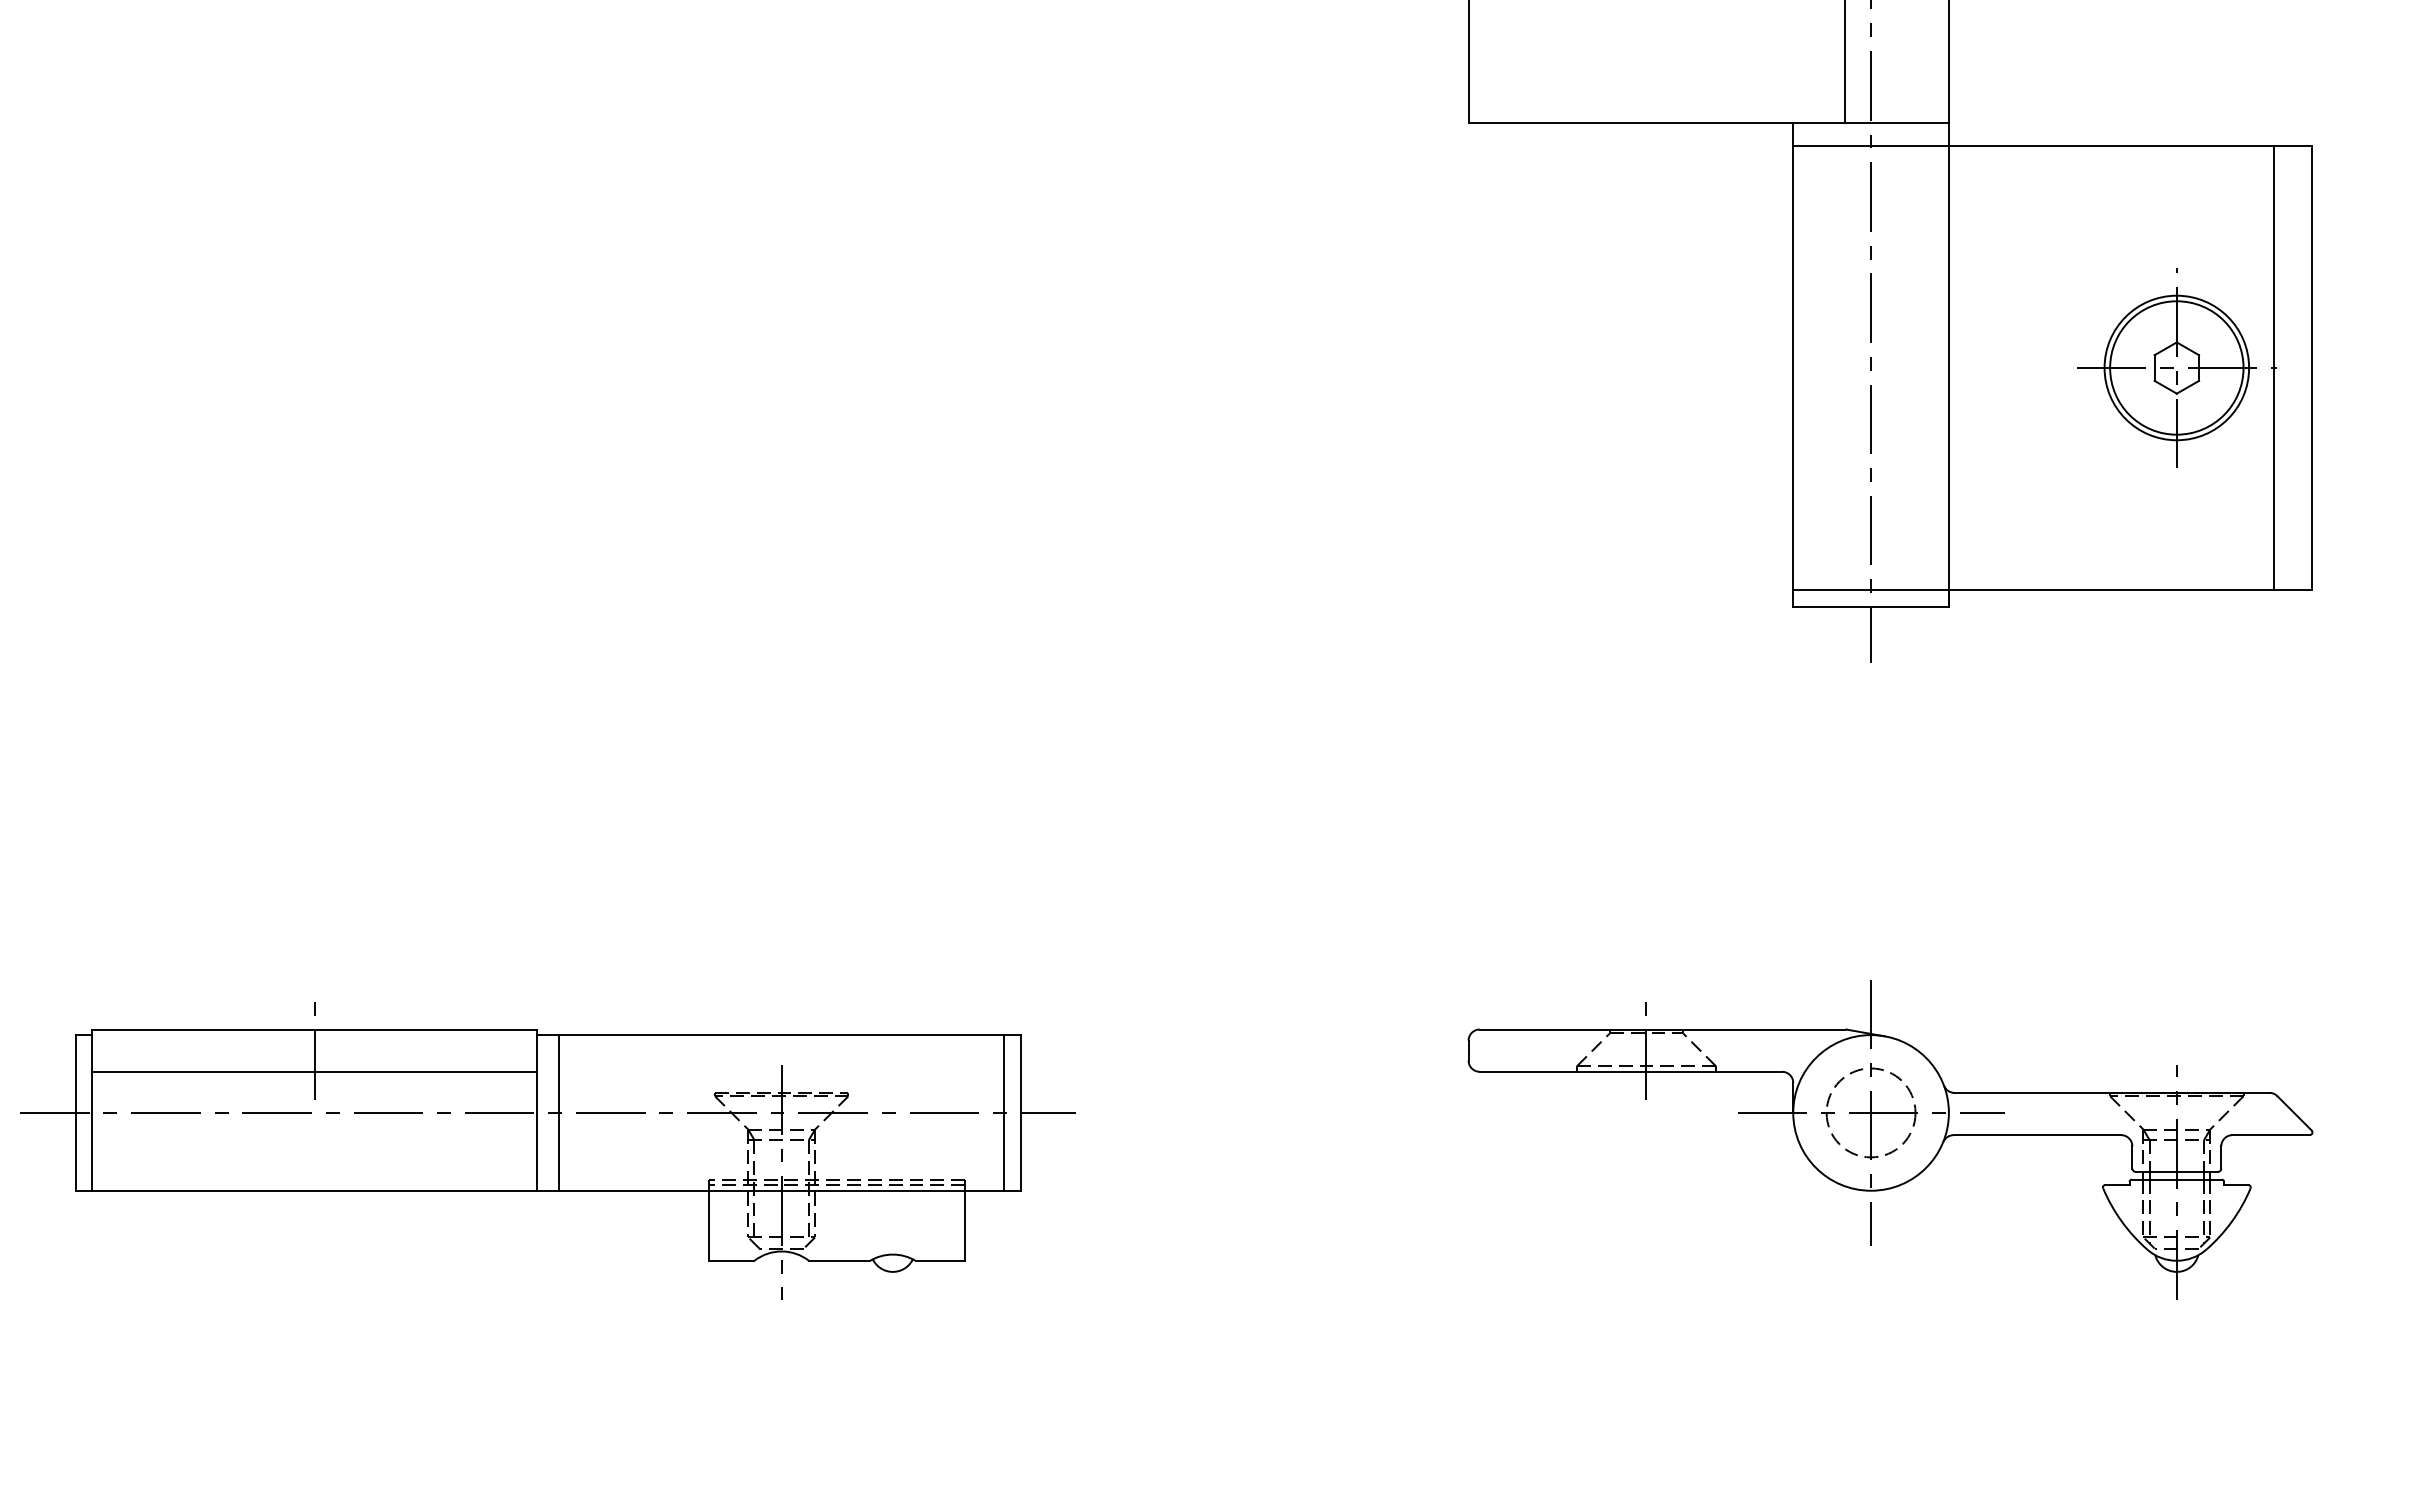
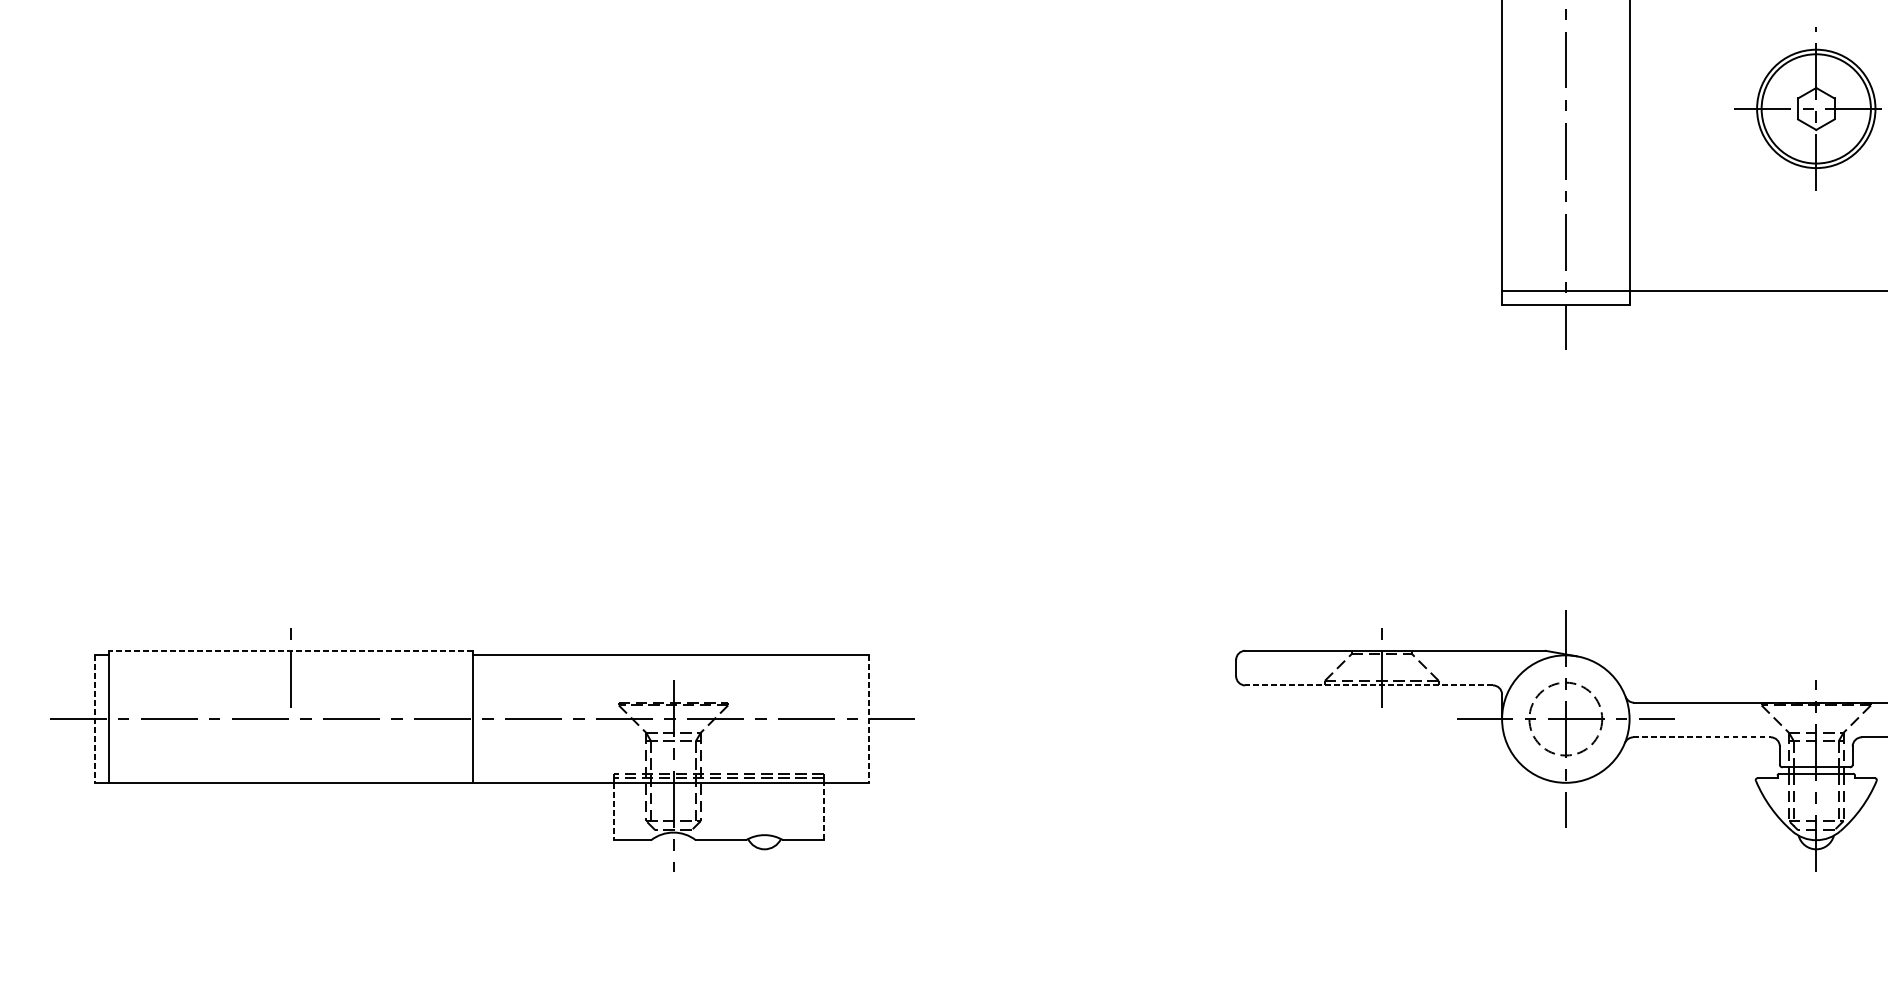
line: (314, 1029) -> (290, 650), solid -> dashed
line: (314, 1071) -> (290, 685), removed
line: (1630, 1071) -> (1368, 685), solid -> dashed
line: (75, 1112) -> (95, 718), solid -> dashed
line: (559, 1112) -> (491, 718), removed
line: (1004, 1112) -> (856, 718), removed
line: (1020, 1112) -> (869, 718), solid -> dashed
line: (2037, 1135) -> (1702, 737), solid -> dashed
line: (965, 1225) -> (824, 811), solid -> dashed
line: (709, 1226) -> (614, 812), solid -> dashed

